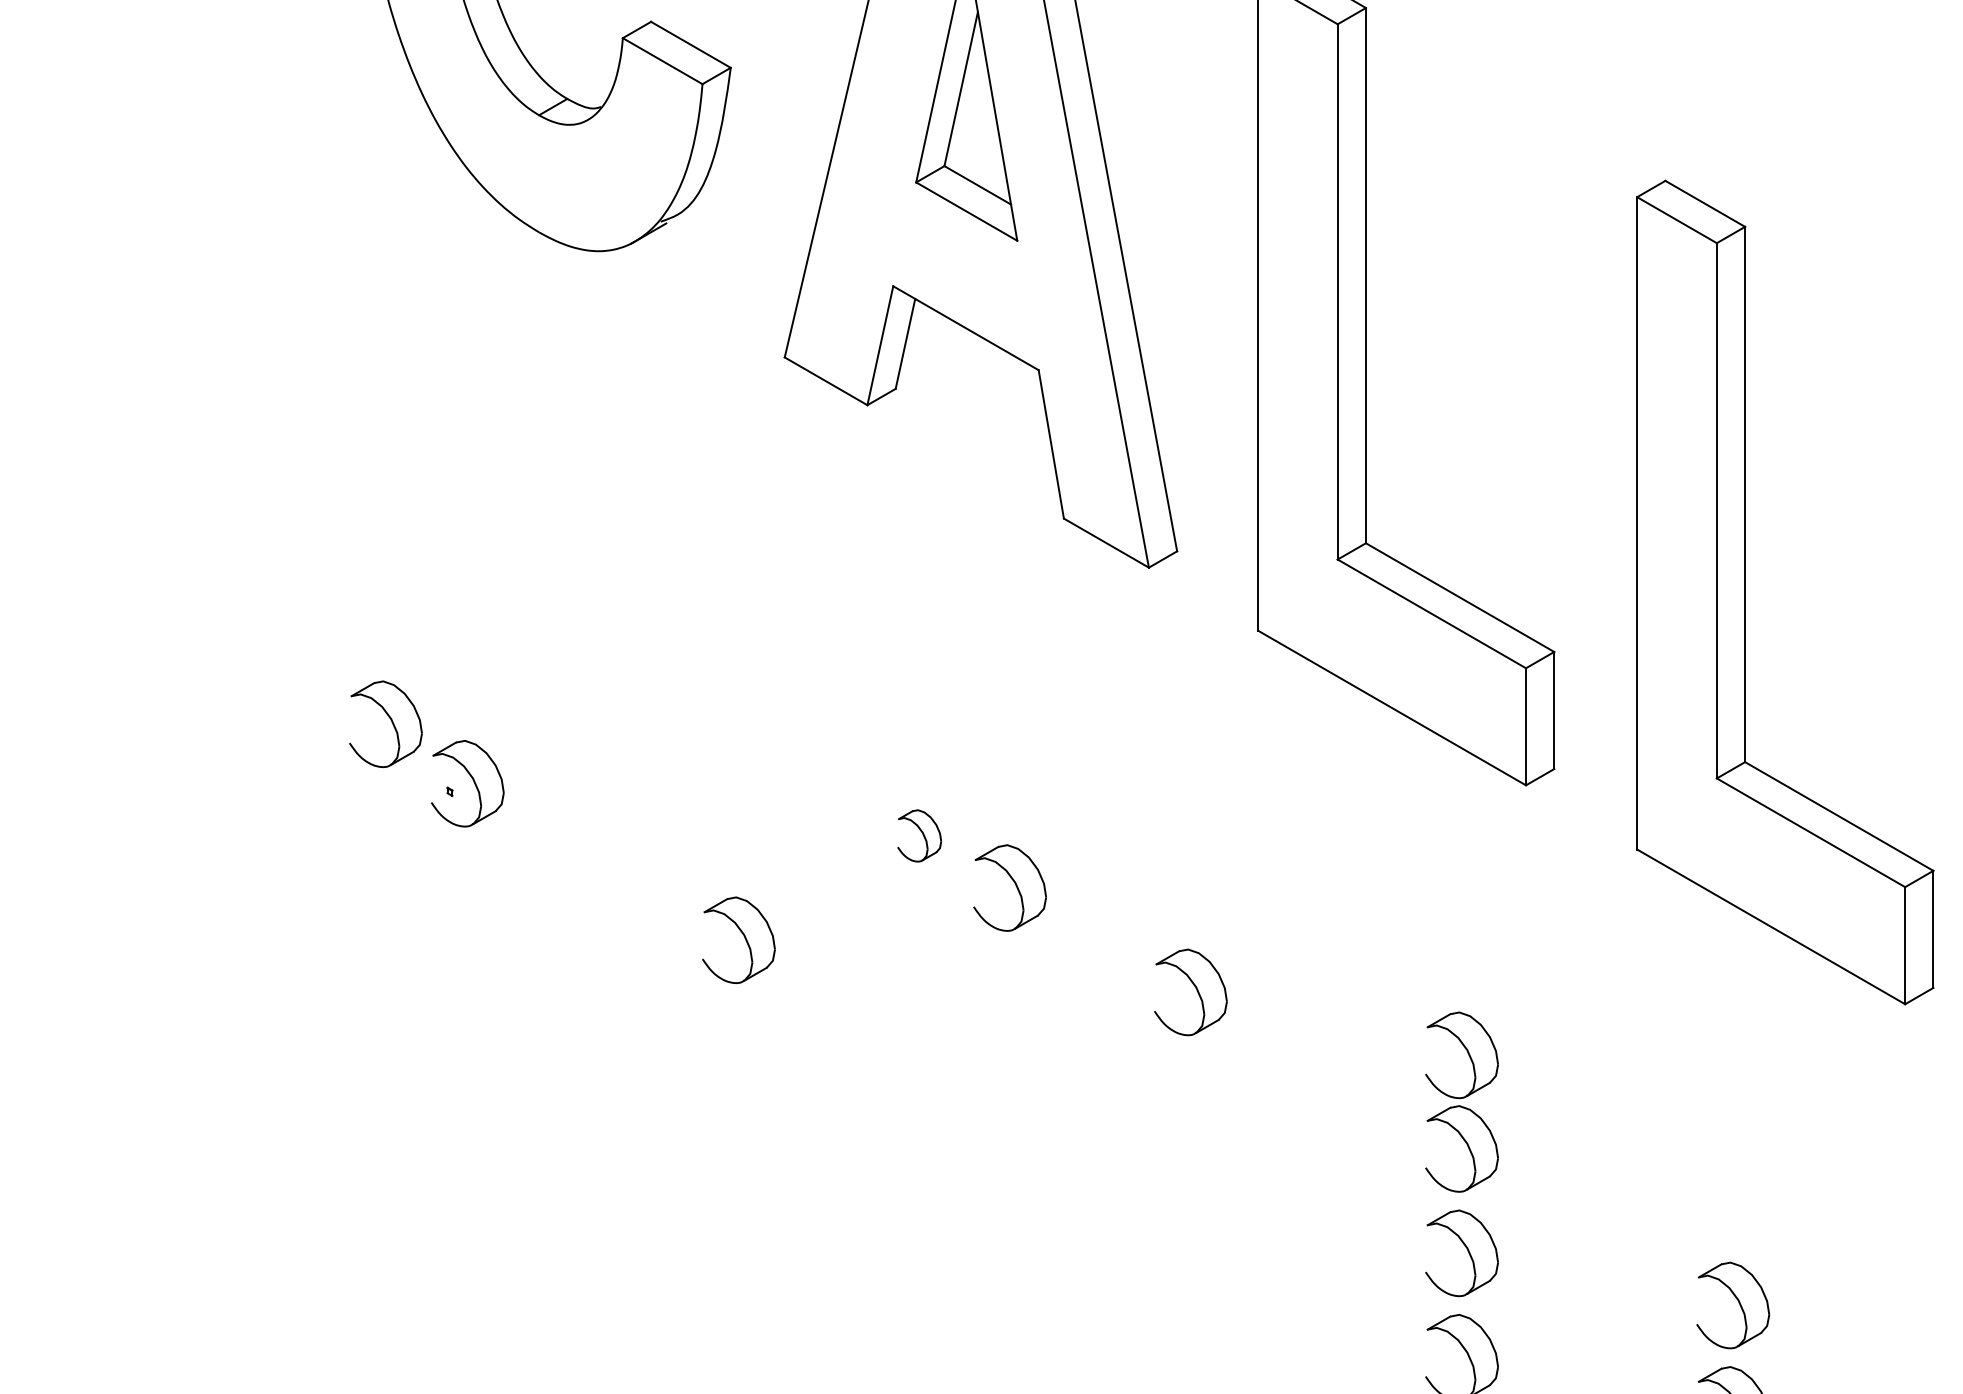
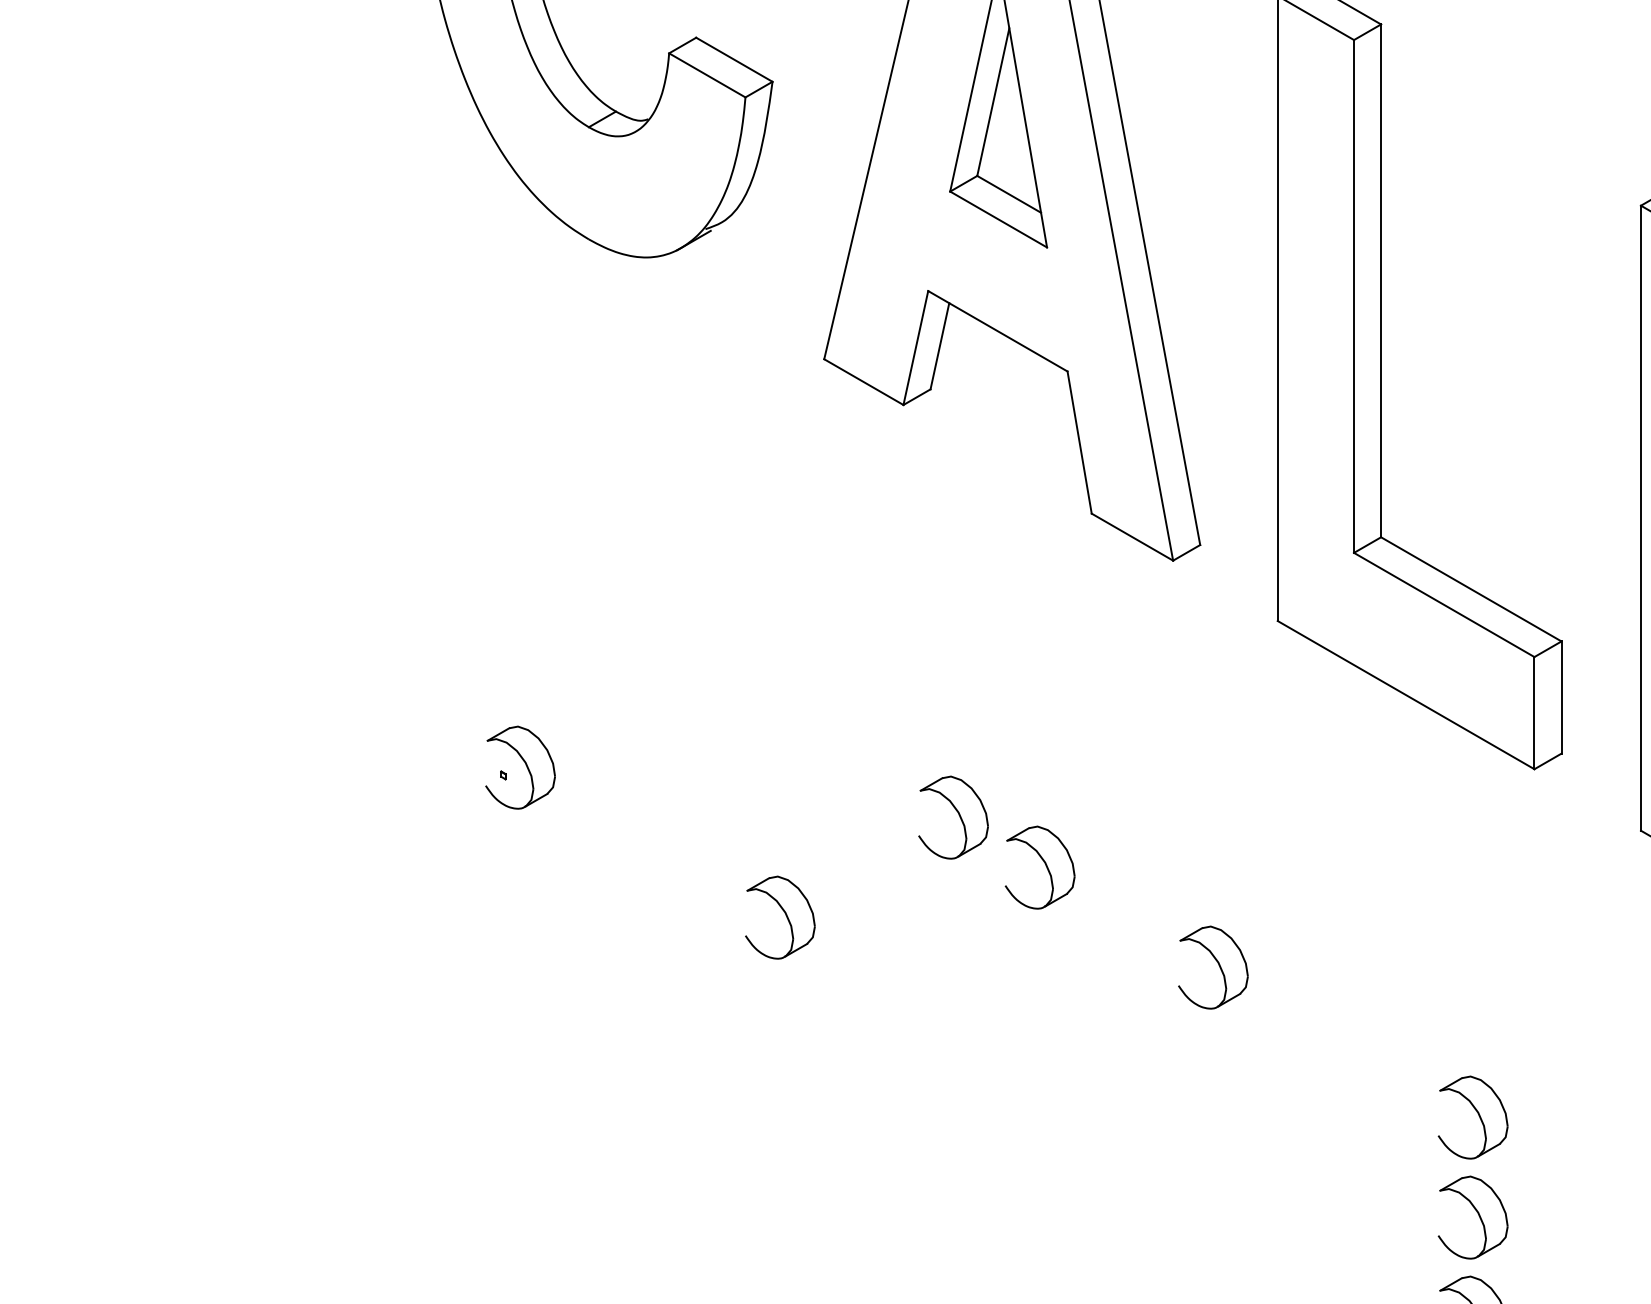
part: (391, 722) -> (447, 709), removed
part: (919, 835) -> (953, 817), size x1.67
part: (1467, 1053) -> (1478, 1026), removed

